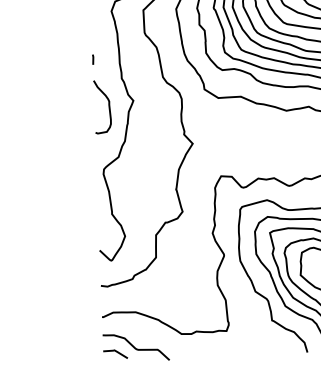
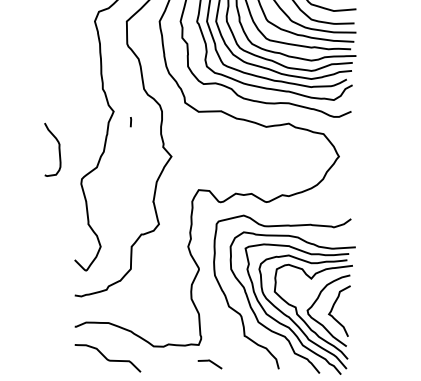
line: (92, 60) -> (130, 122), moved
curve: (108, 106) -> (58, 149), moved
line: (115, 352) -> (210, 362), moved

